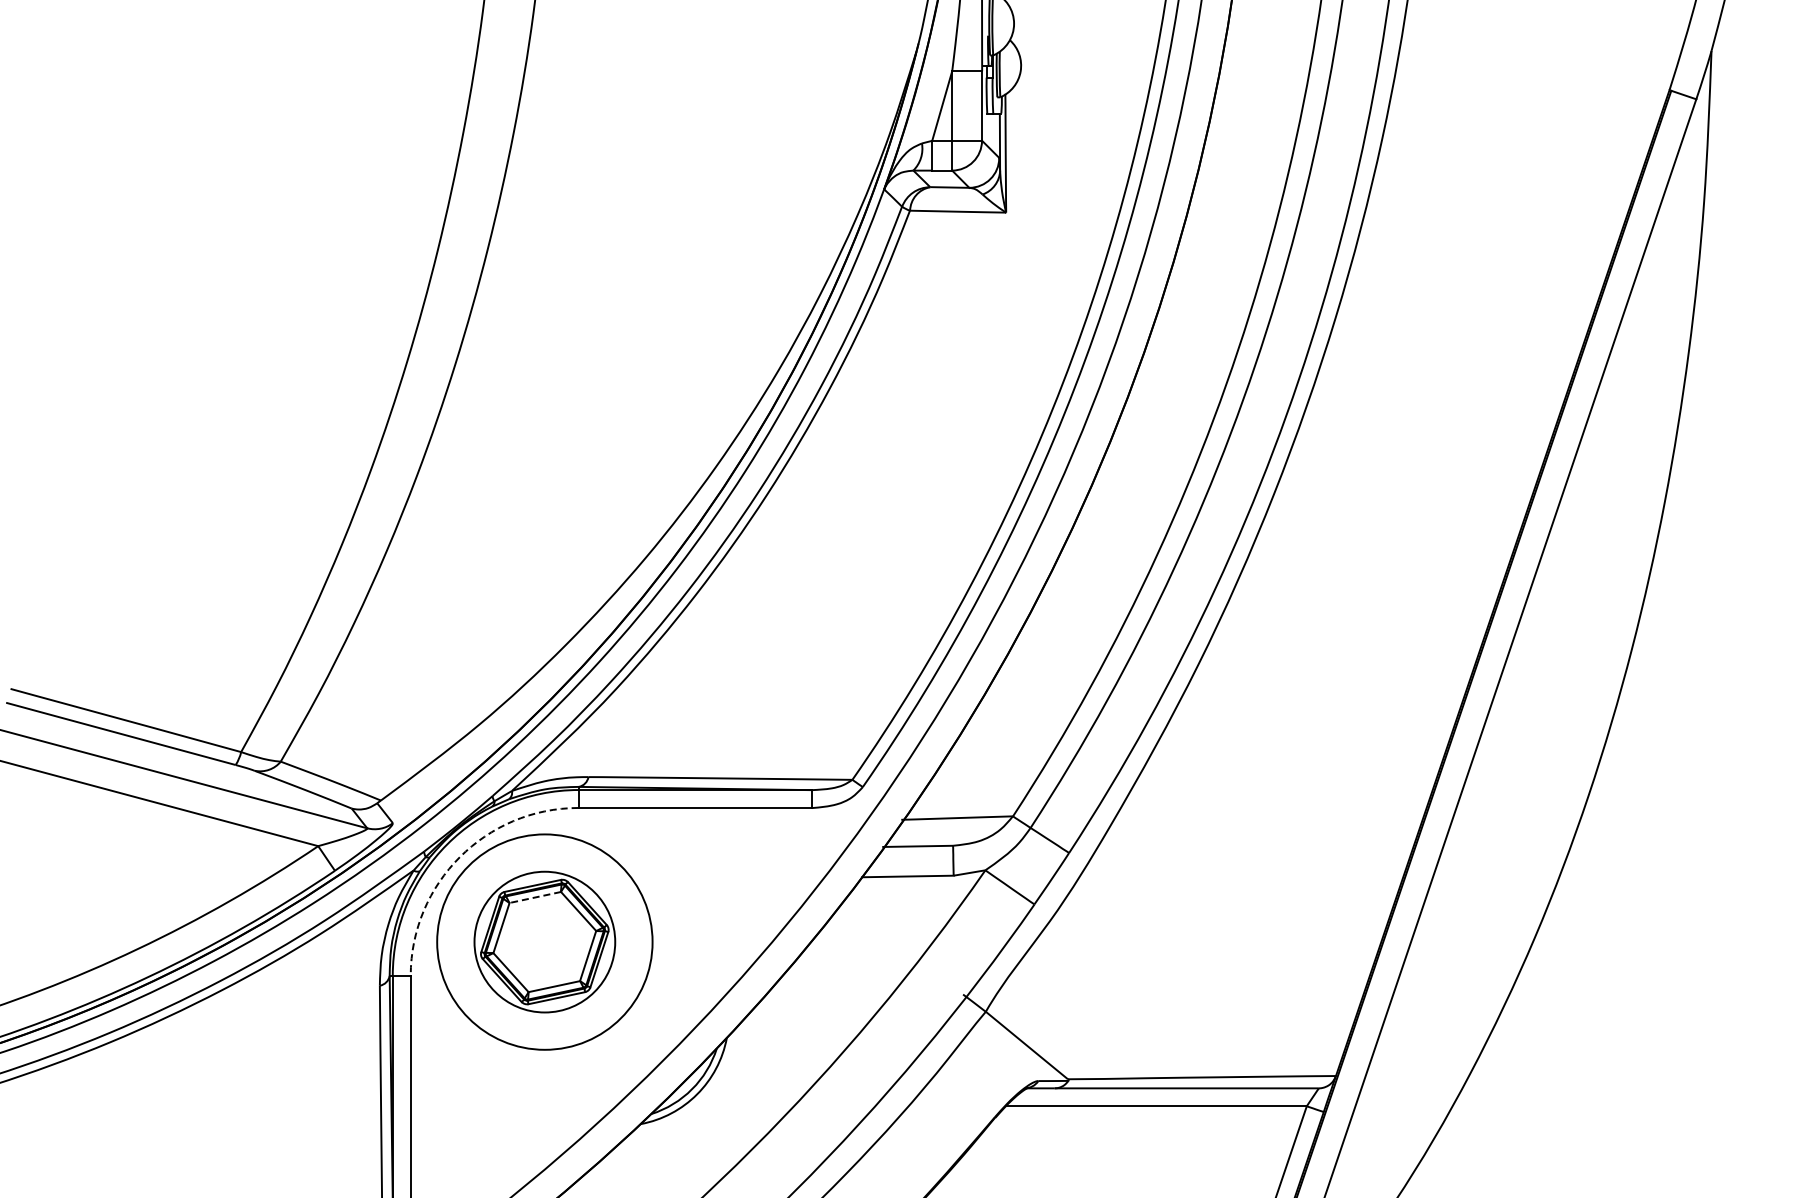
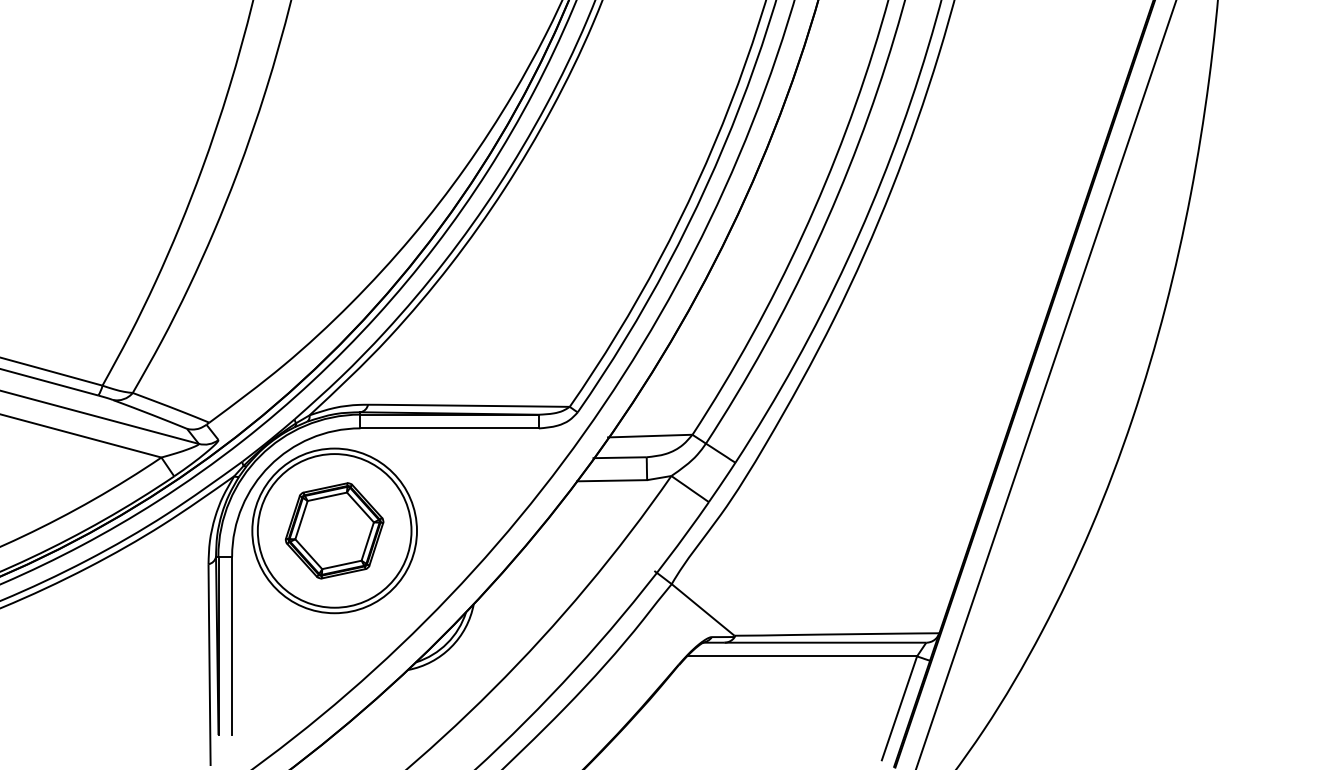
arc: (459, 857) -> (269, 466), dashed -> solid
line: (534, 897) -> (326, 496), dashed -> solid
circle: (544, 941) -> (334, 530), size x1.43

